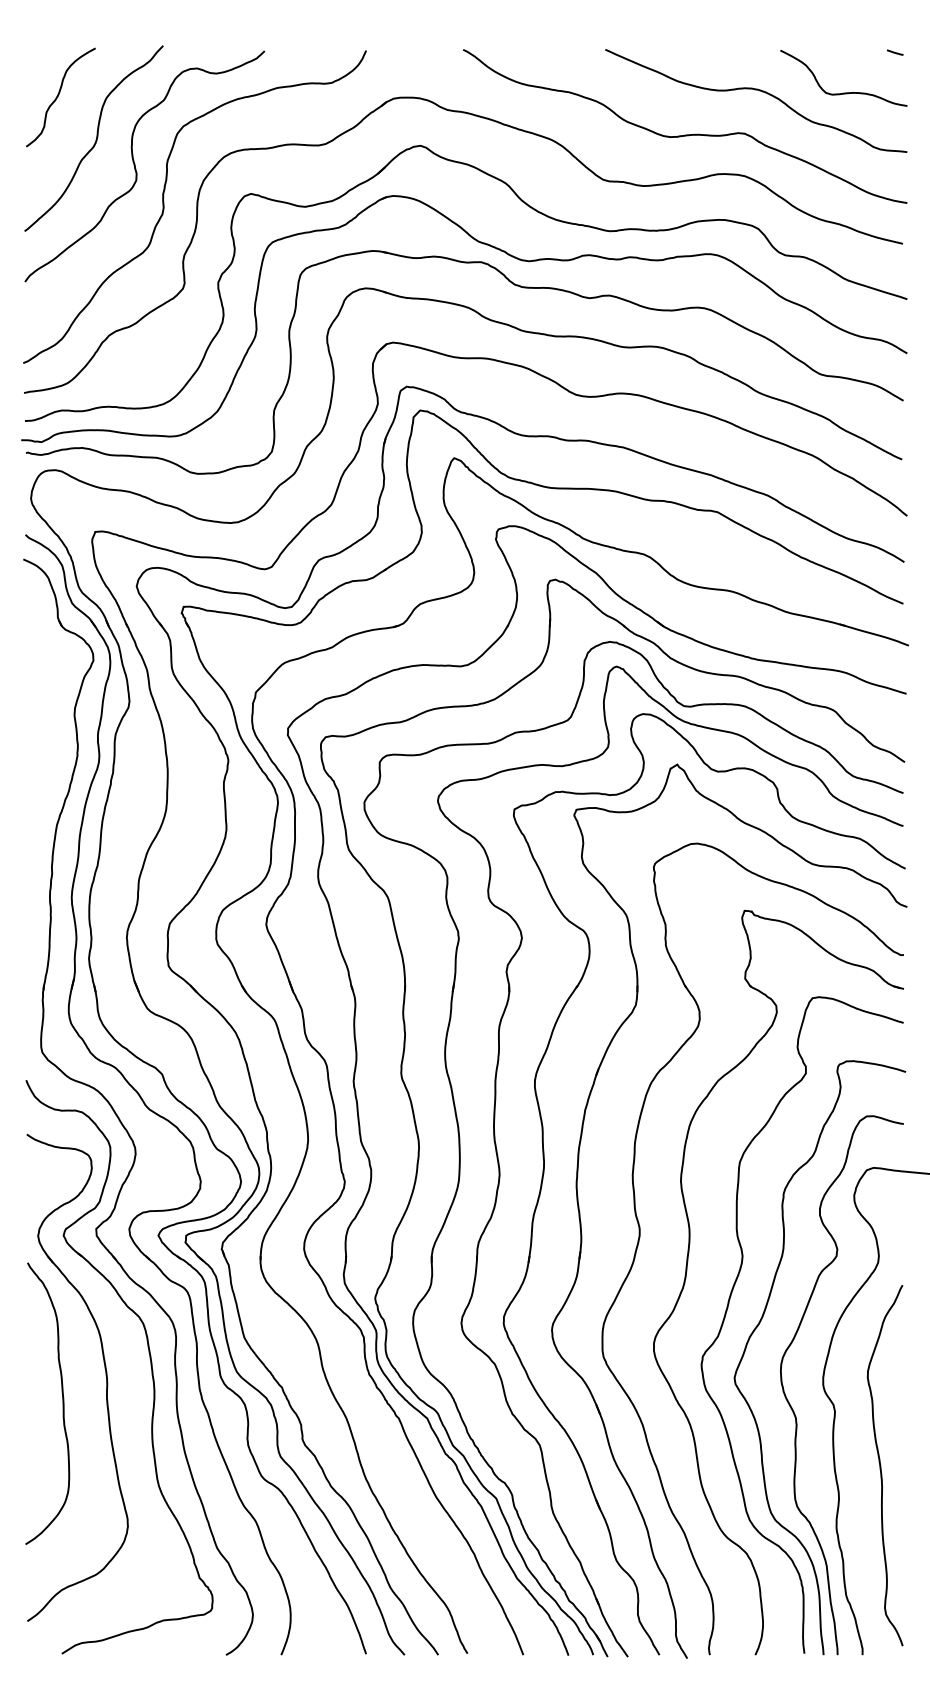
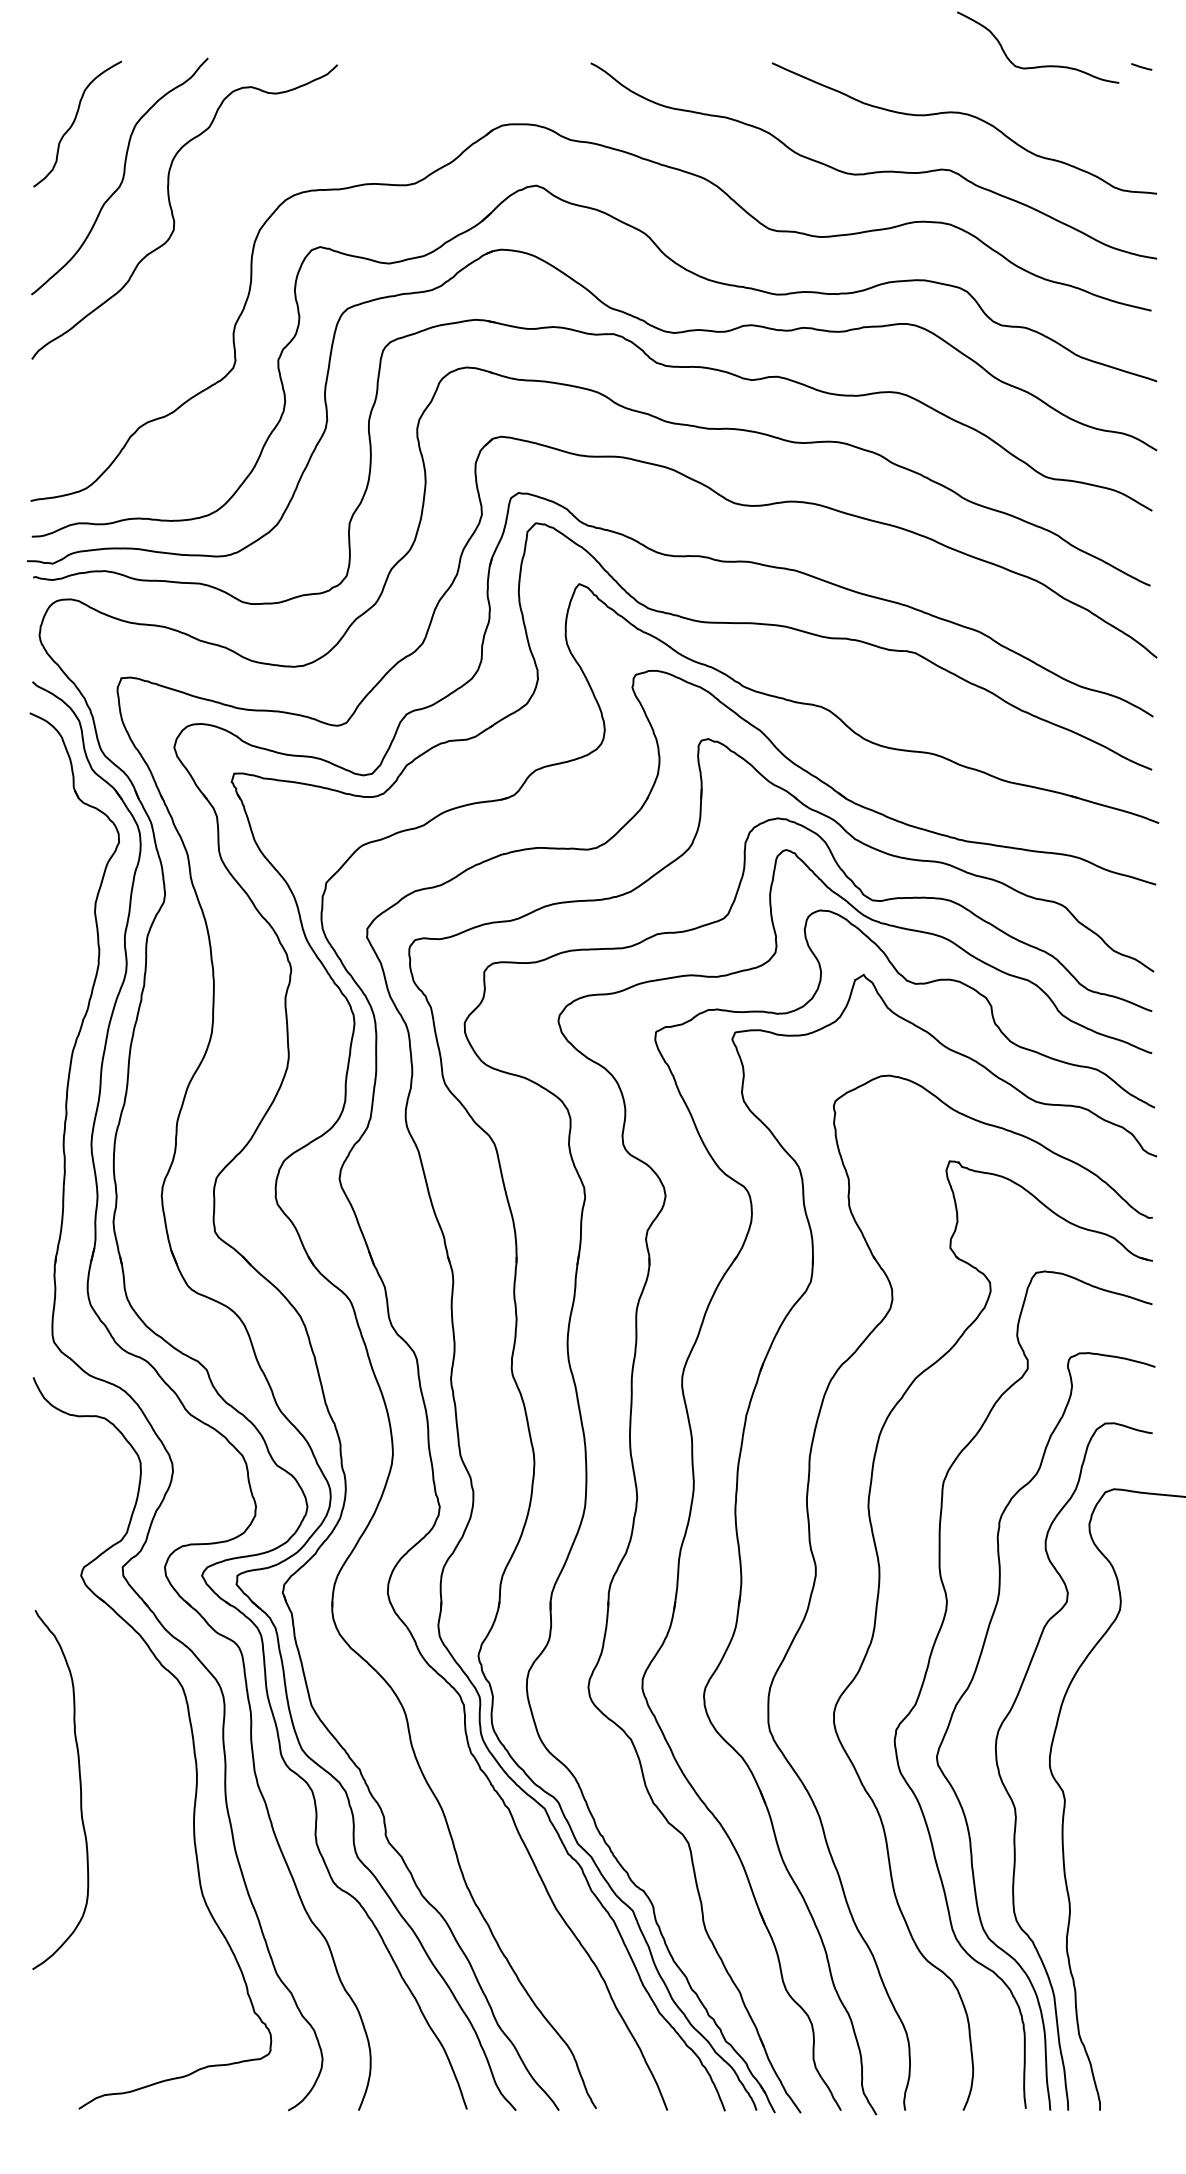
curve: (846, 92) -> (1041, 65), moved
curve: (164, 206) -> (209, 263), removed
part: (105, 1373) -> (134, 1751), removed
curve: (880, 1465) -> (1123, 1868), removed

